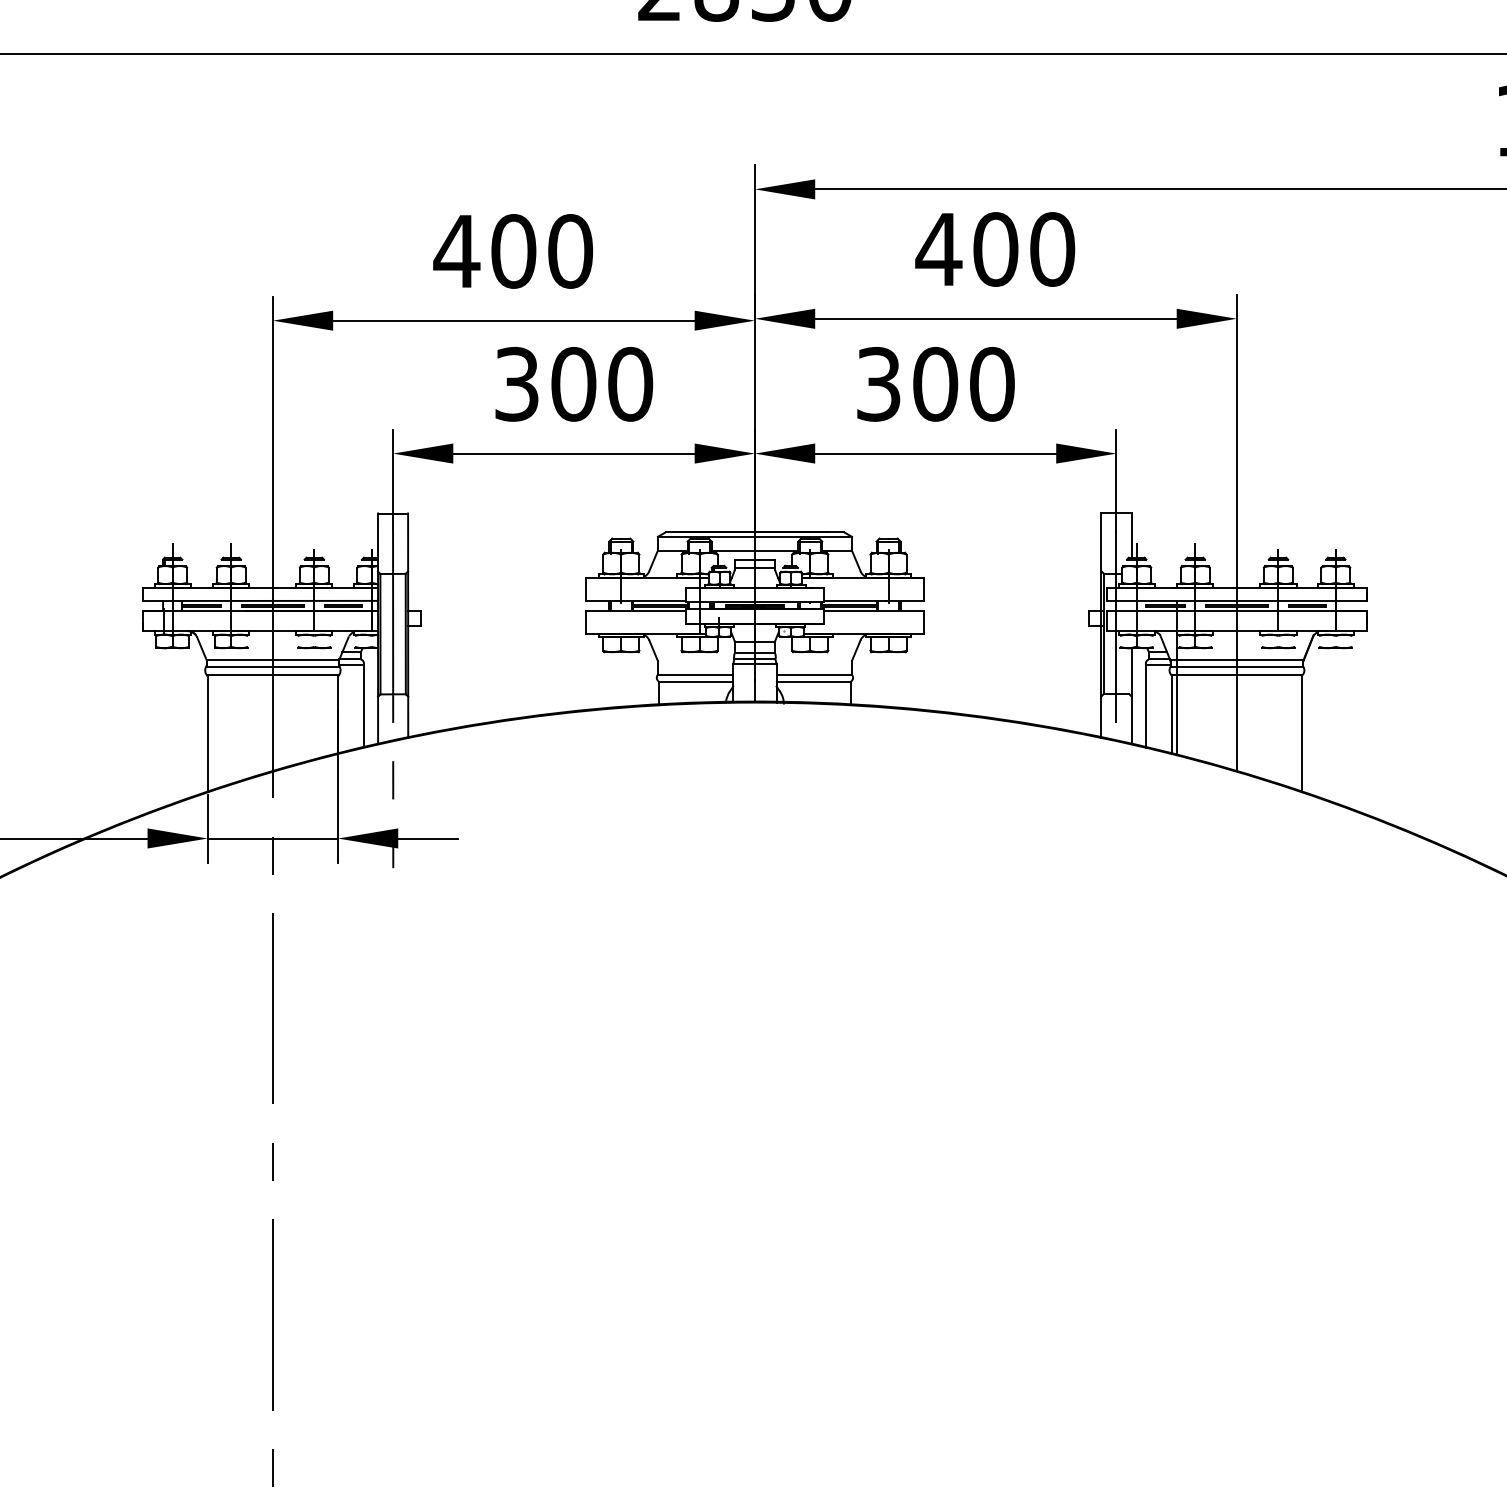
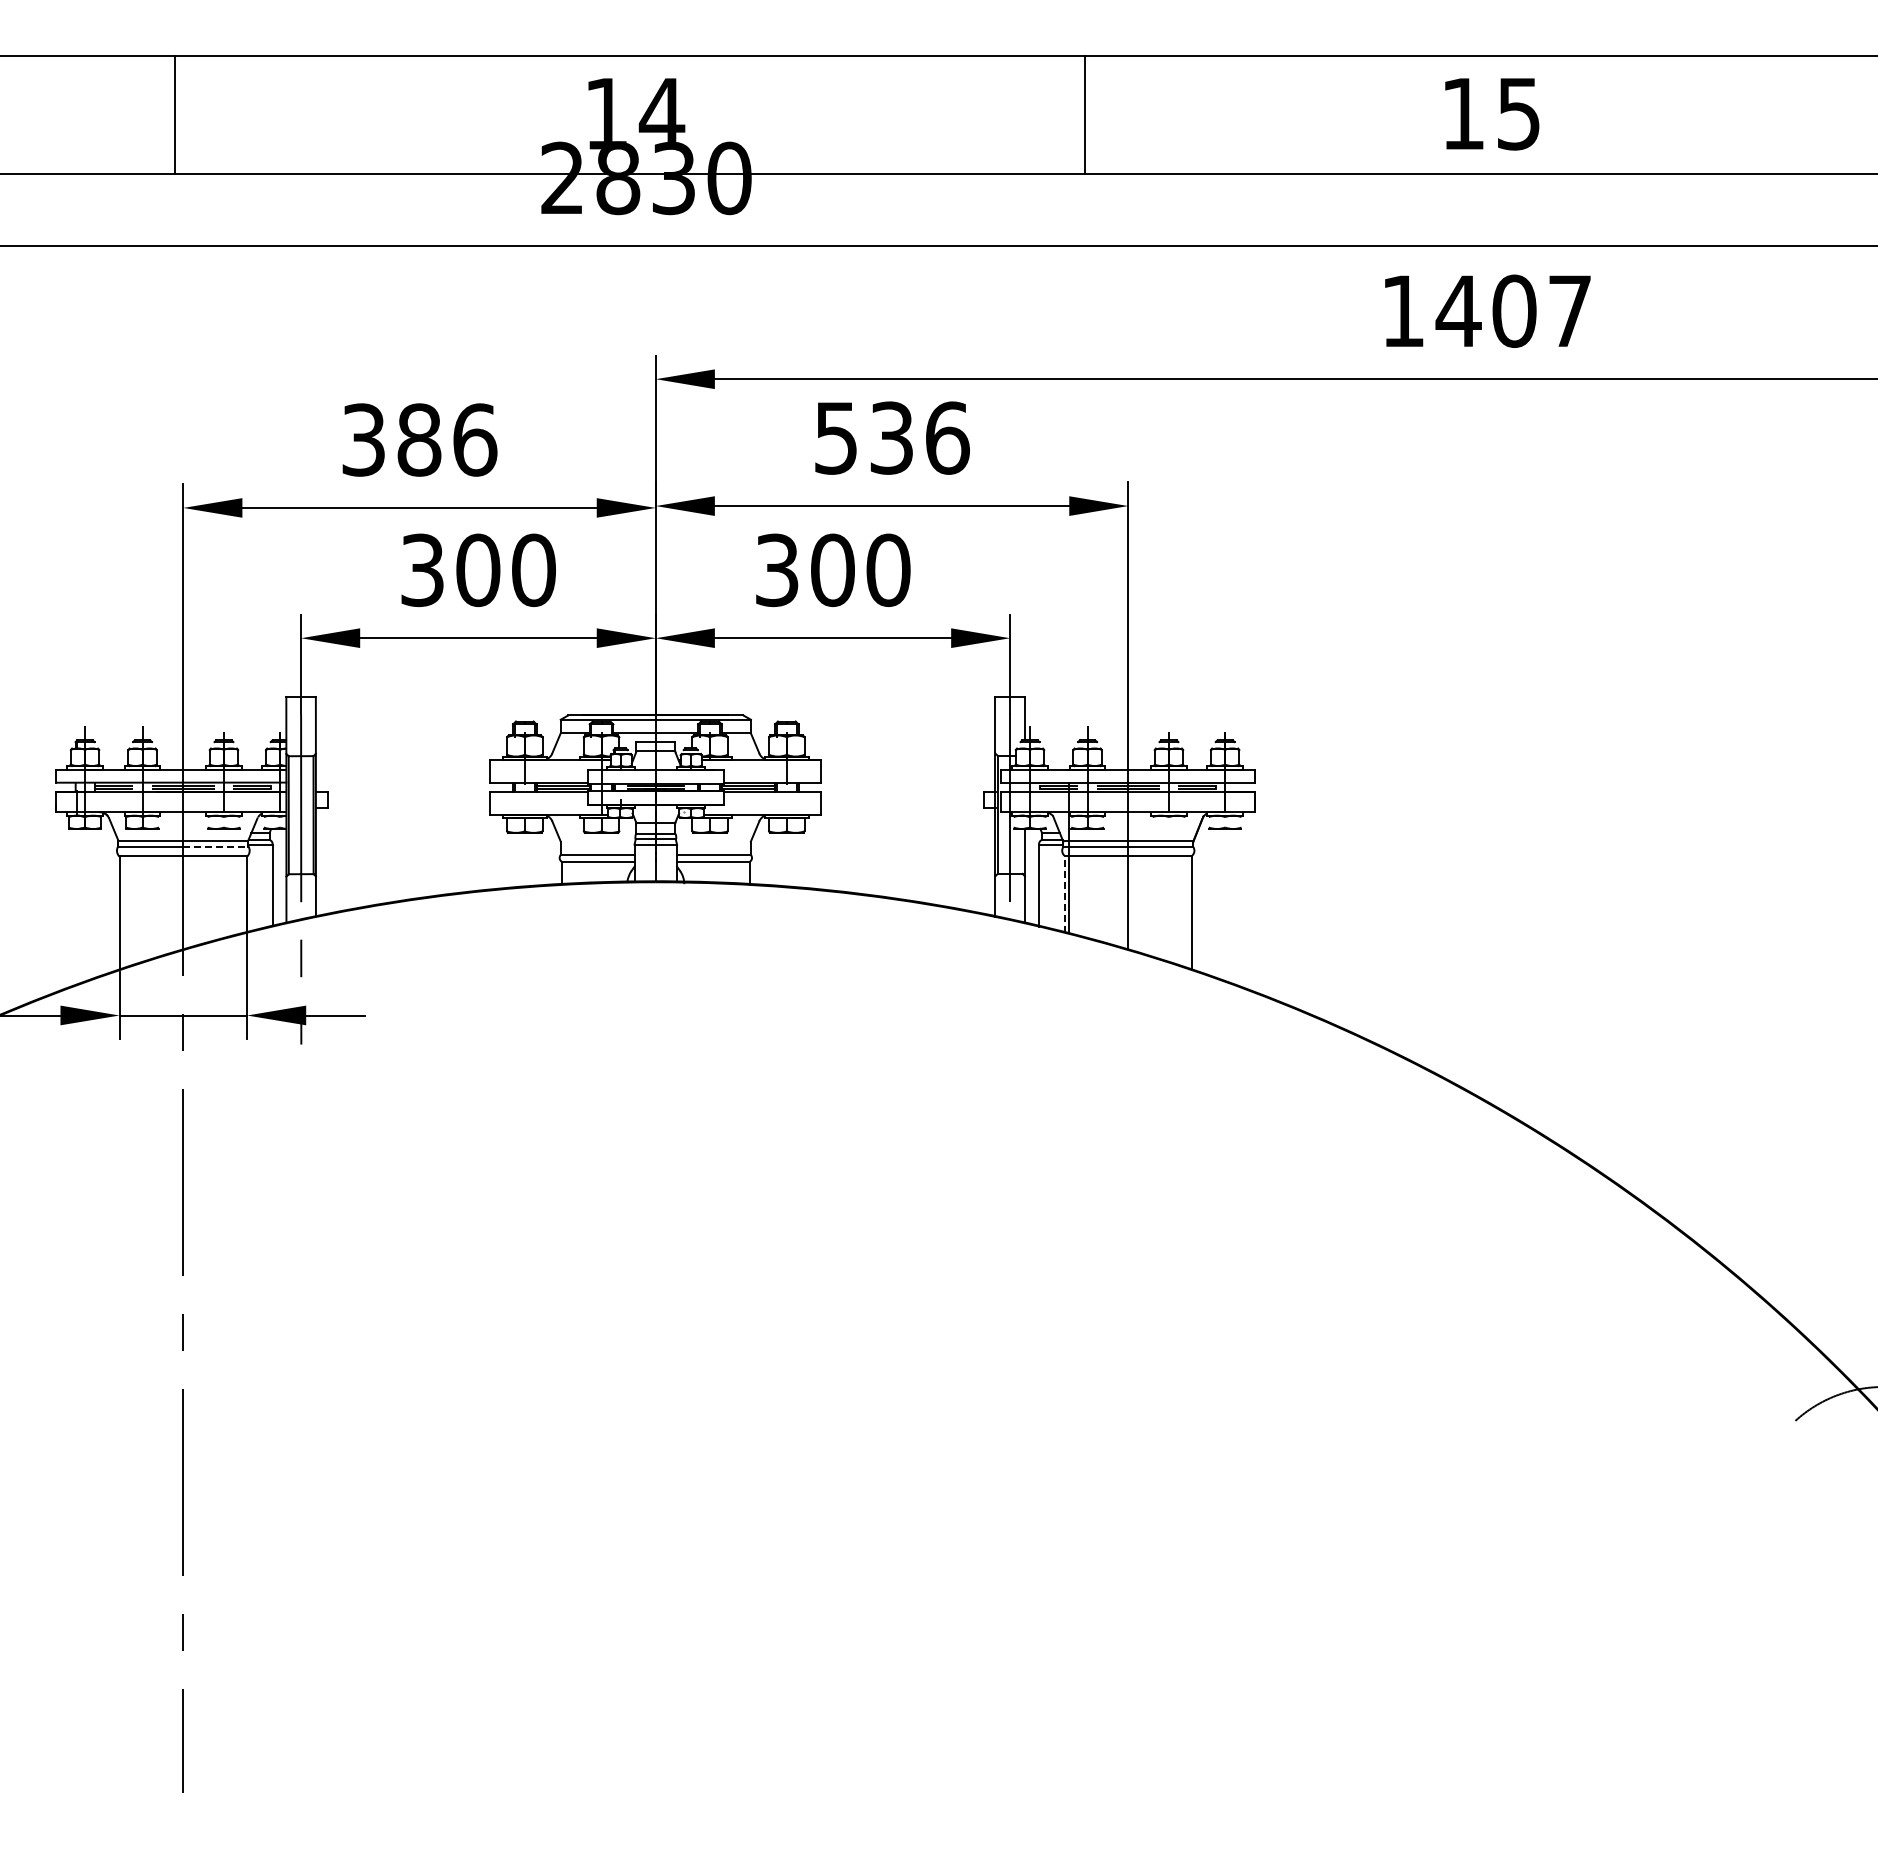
text: (994, 248) -> (890, 437), 400 -> 536
text: (512, 250) -> (418, 439), 400 -> 386
line: (1277, 646) -> (1168, 827), removed
line: (306, 667) -> (216, 847), solid -> dashed
line: (1171, 715) -> (1064, 894), solid -> dashed

